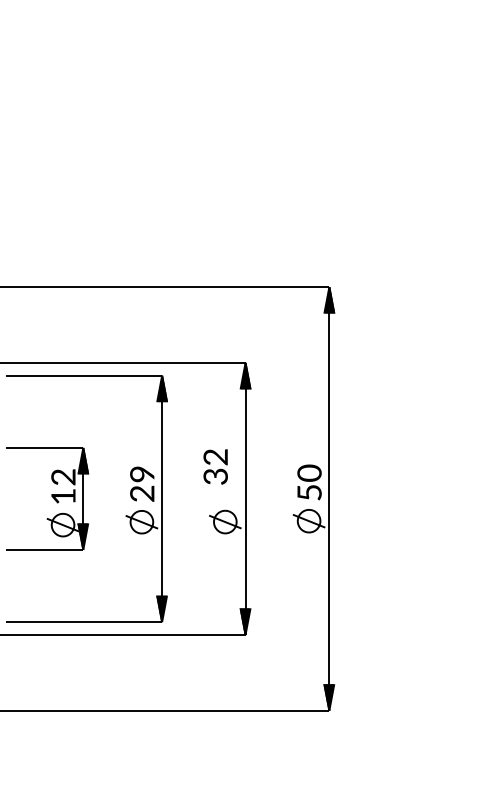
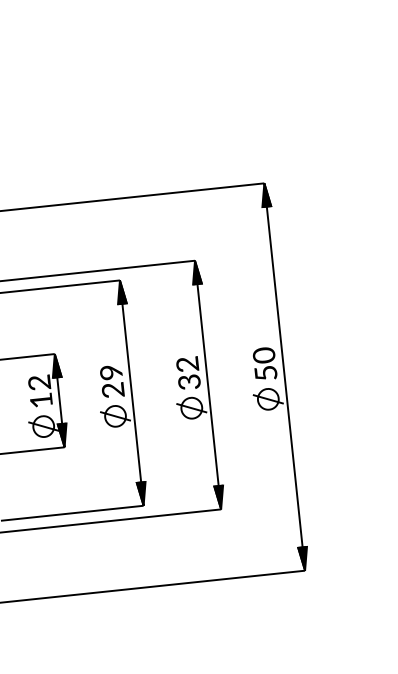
text: (215, 466) -> (188, 372), moved

